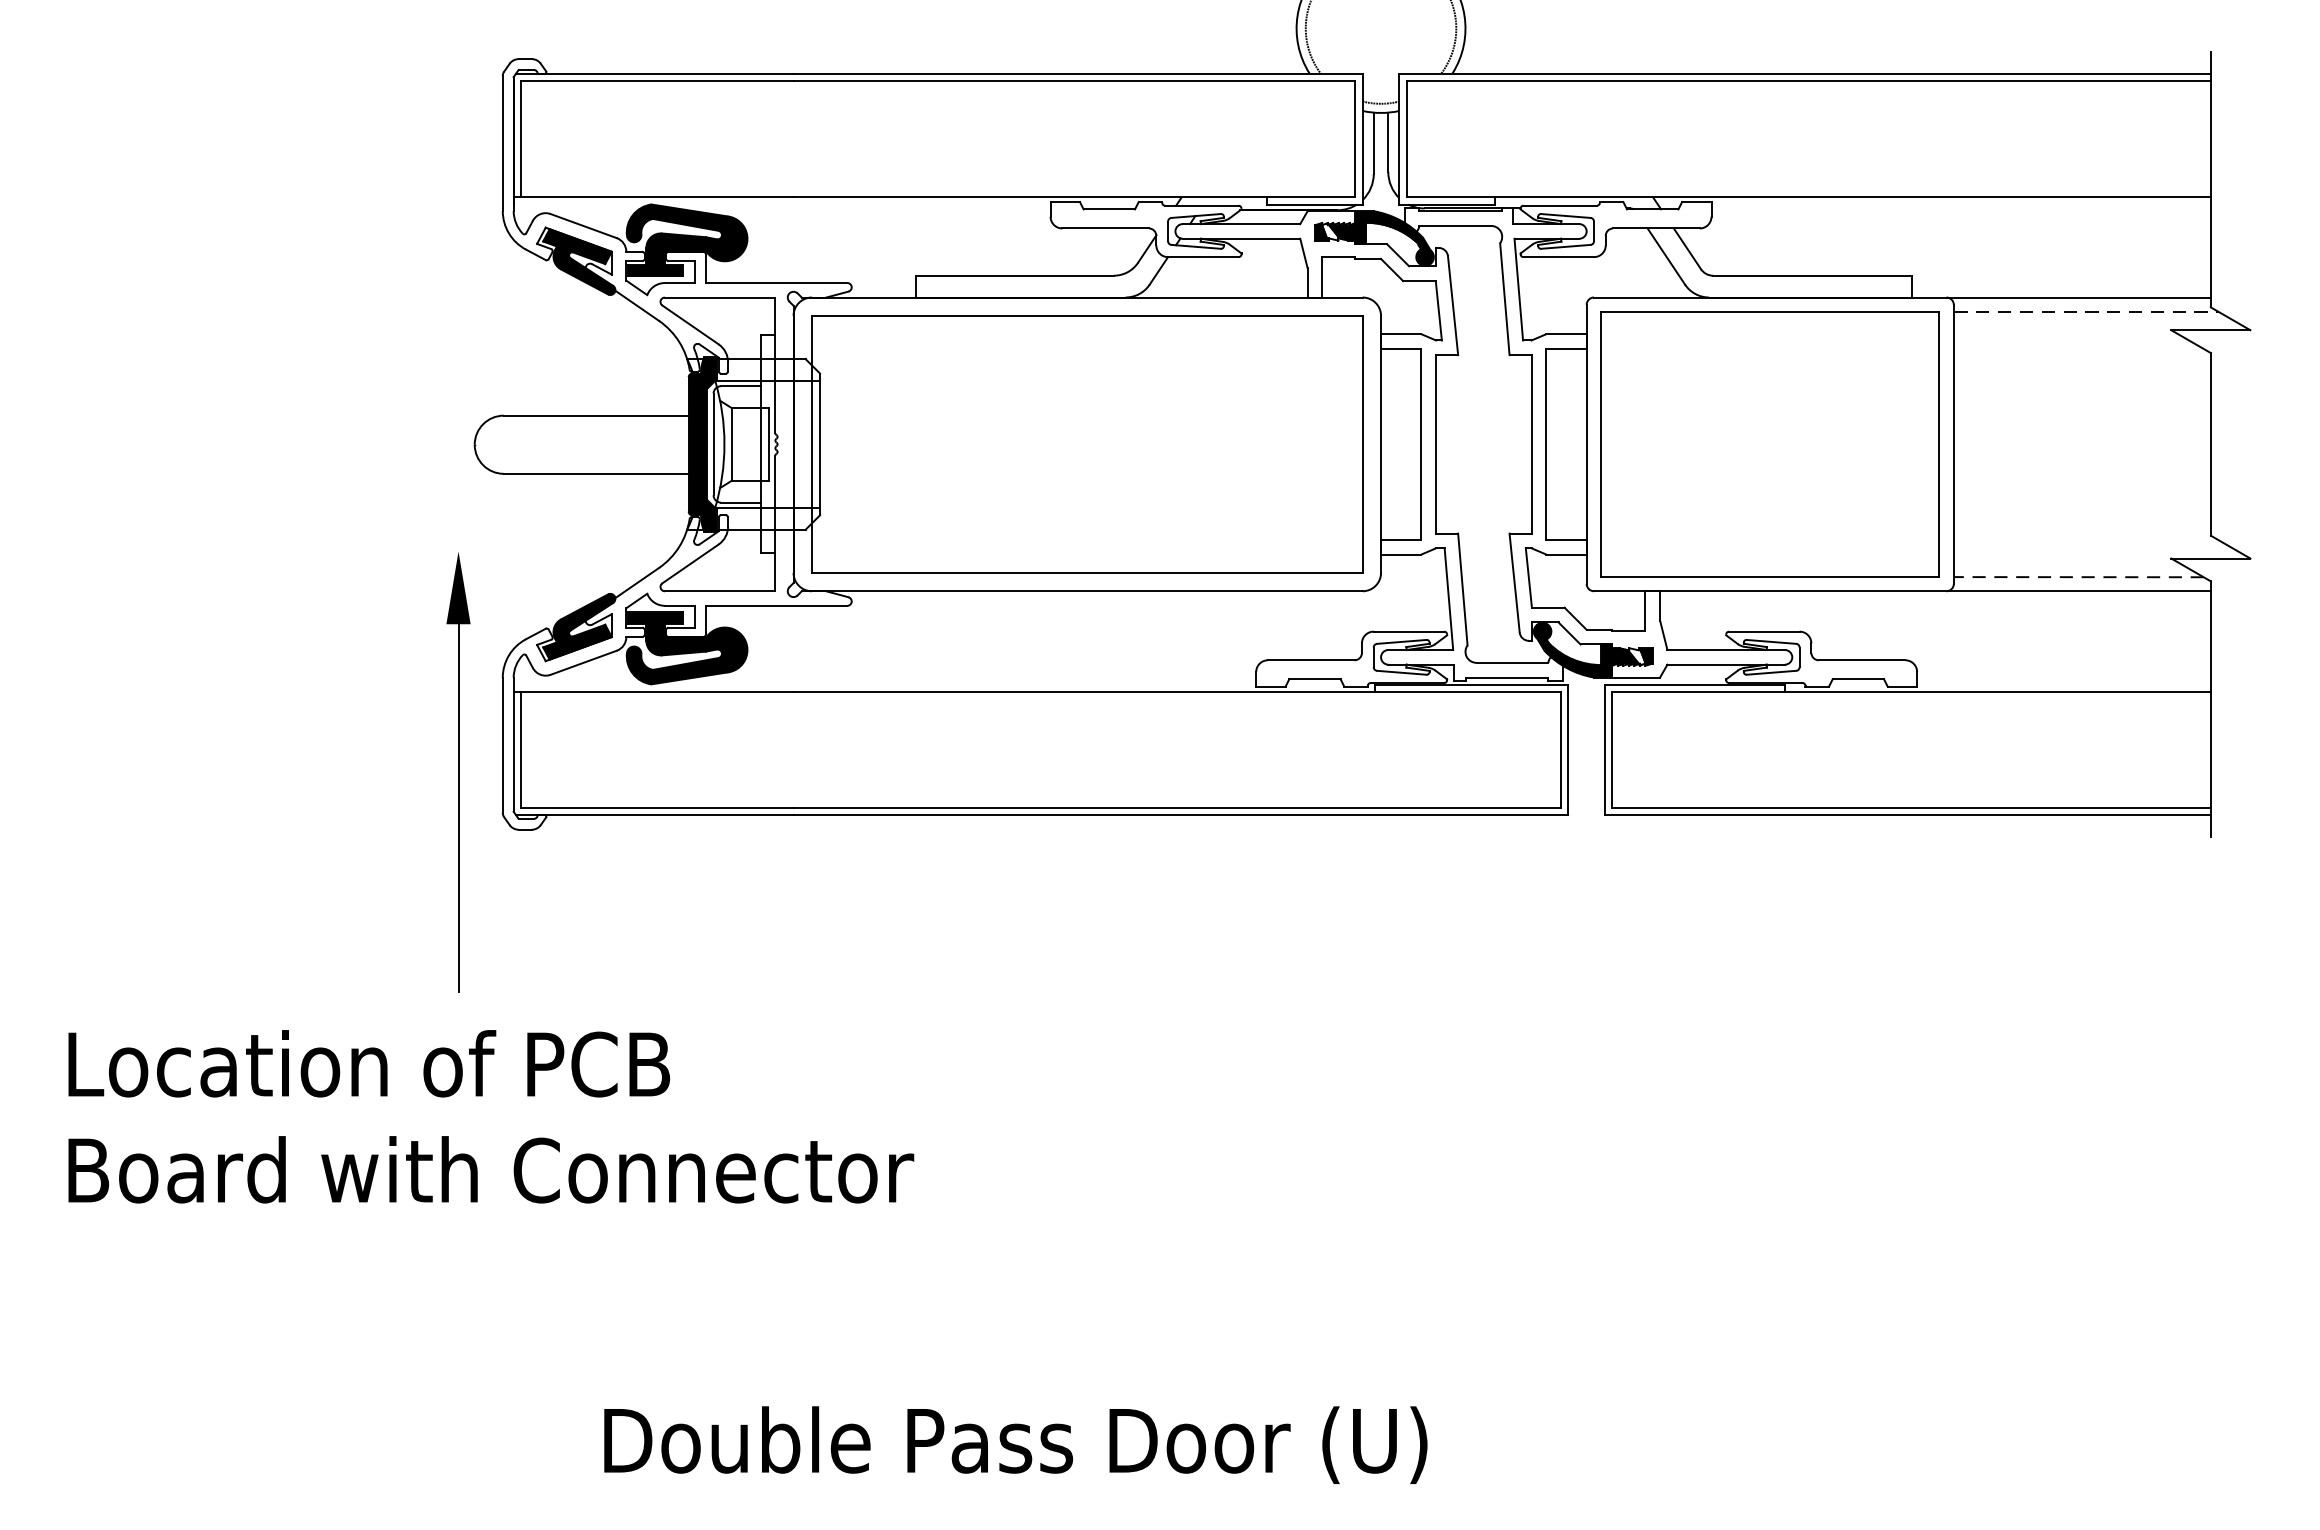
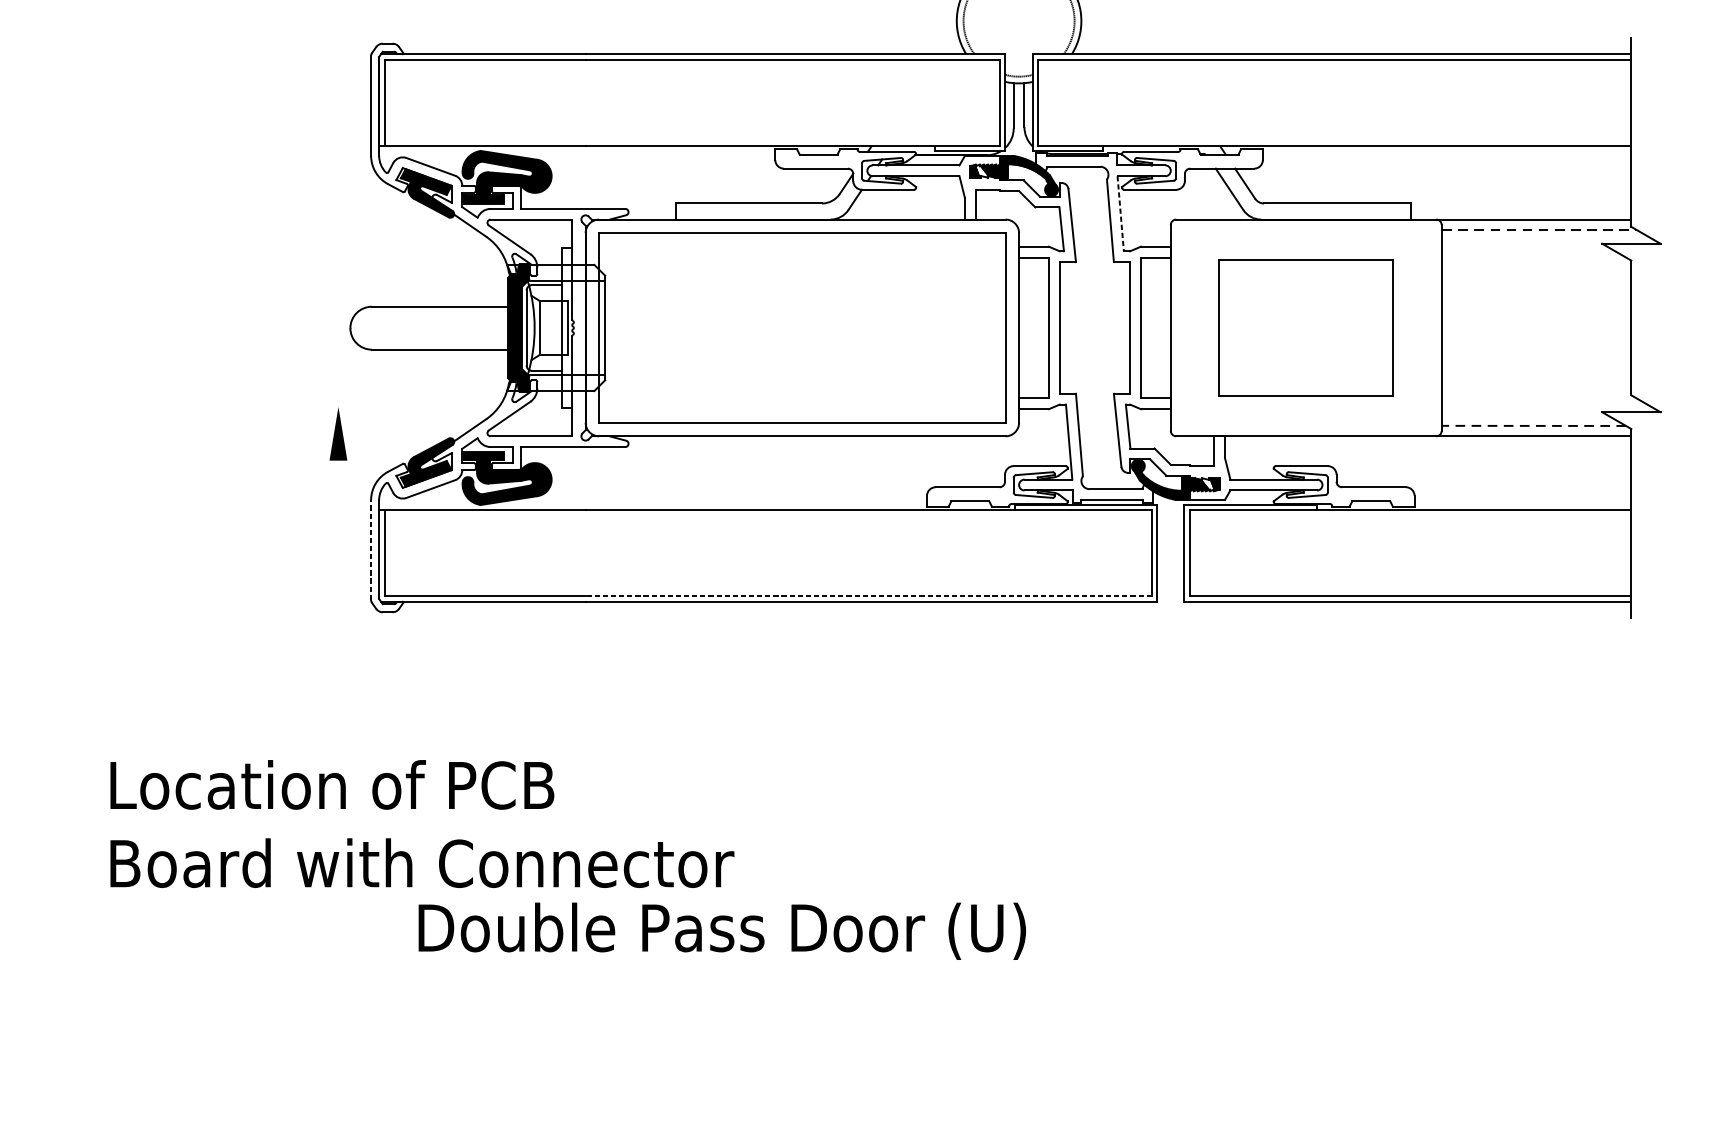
line: (1518, 290) -> (1120, 214), solid -> dashed
part: (1769, 444) -> (1305, 328), size x0.7
line: (502, 745) -> (370, 550), solid -> dashed
line: (458, 808) -> (338, 596), removed
line: (1177, 808) -> (868, 596), solid -> dashed
text: (491, 1116) -> (422, 823), moved
text: (1015, 1444) -> (722, 930), moved

